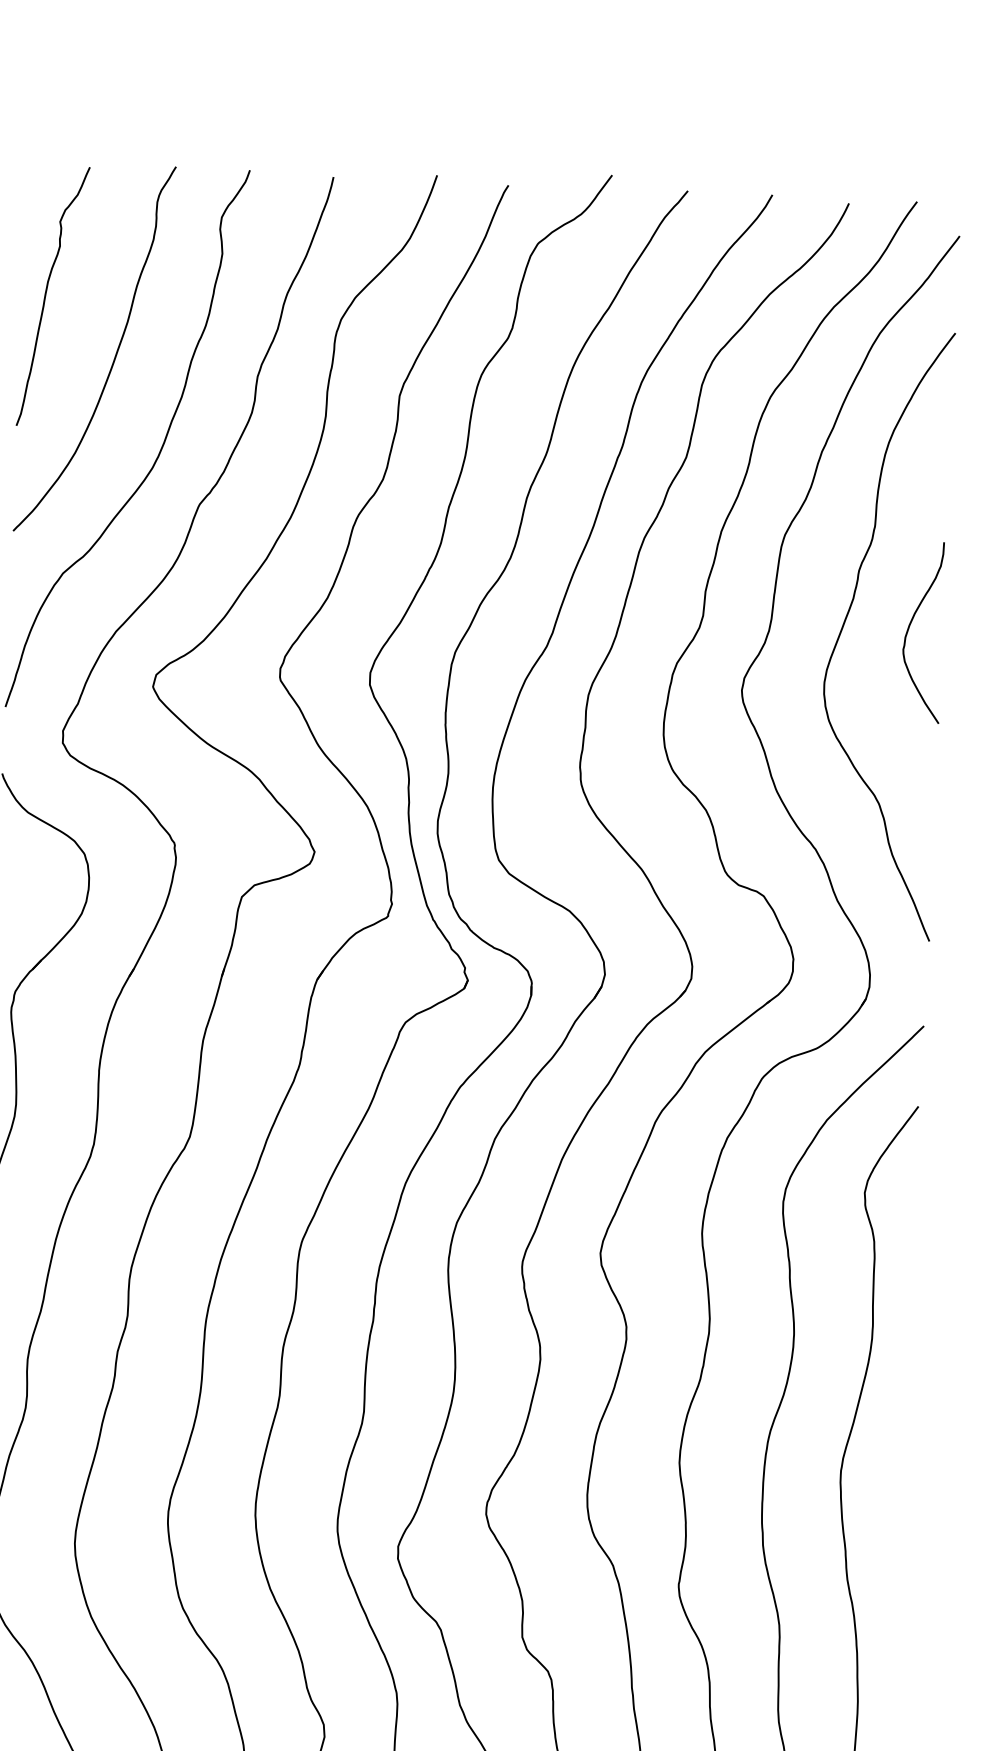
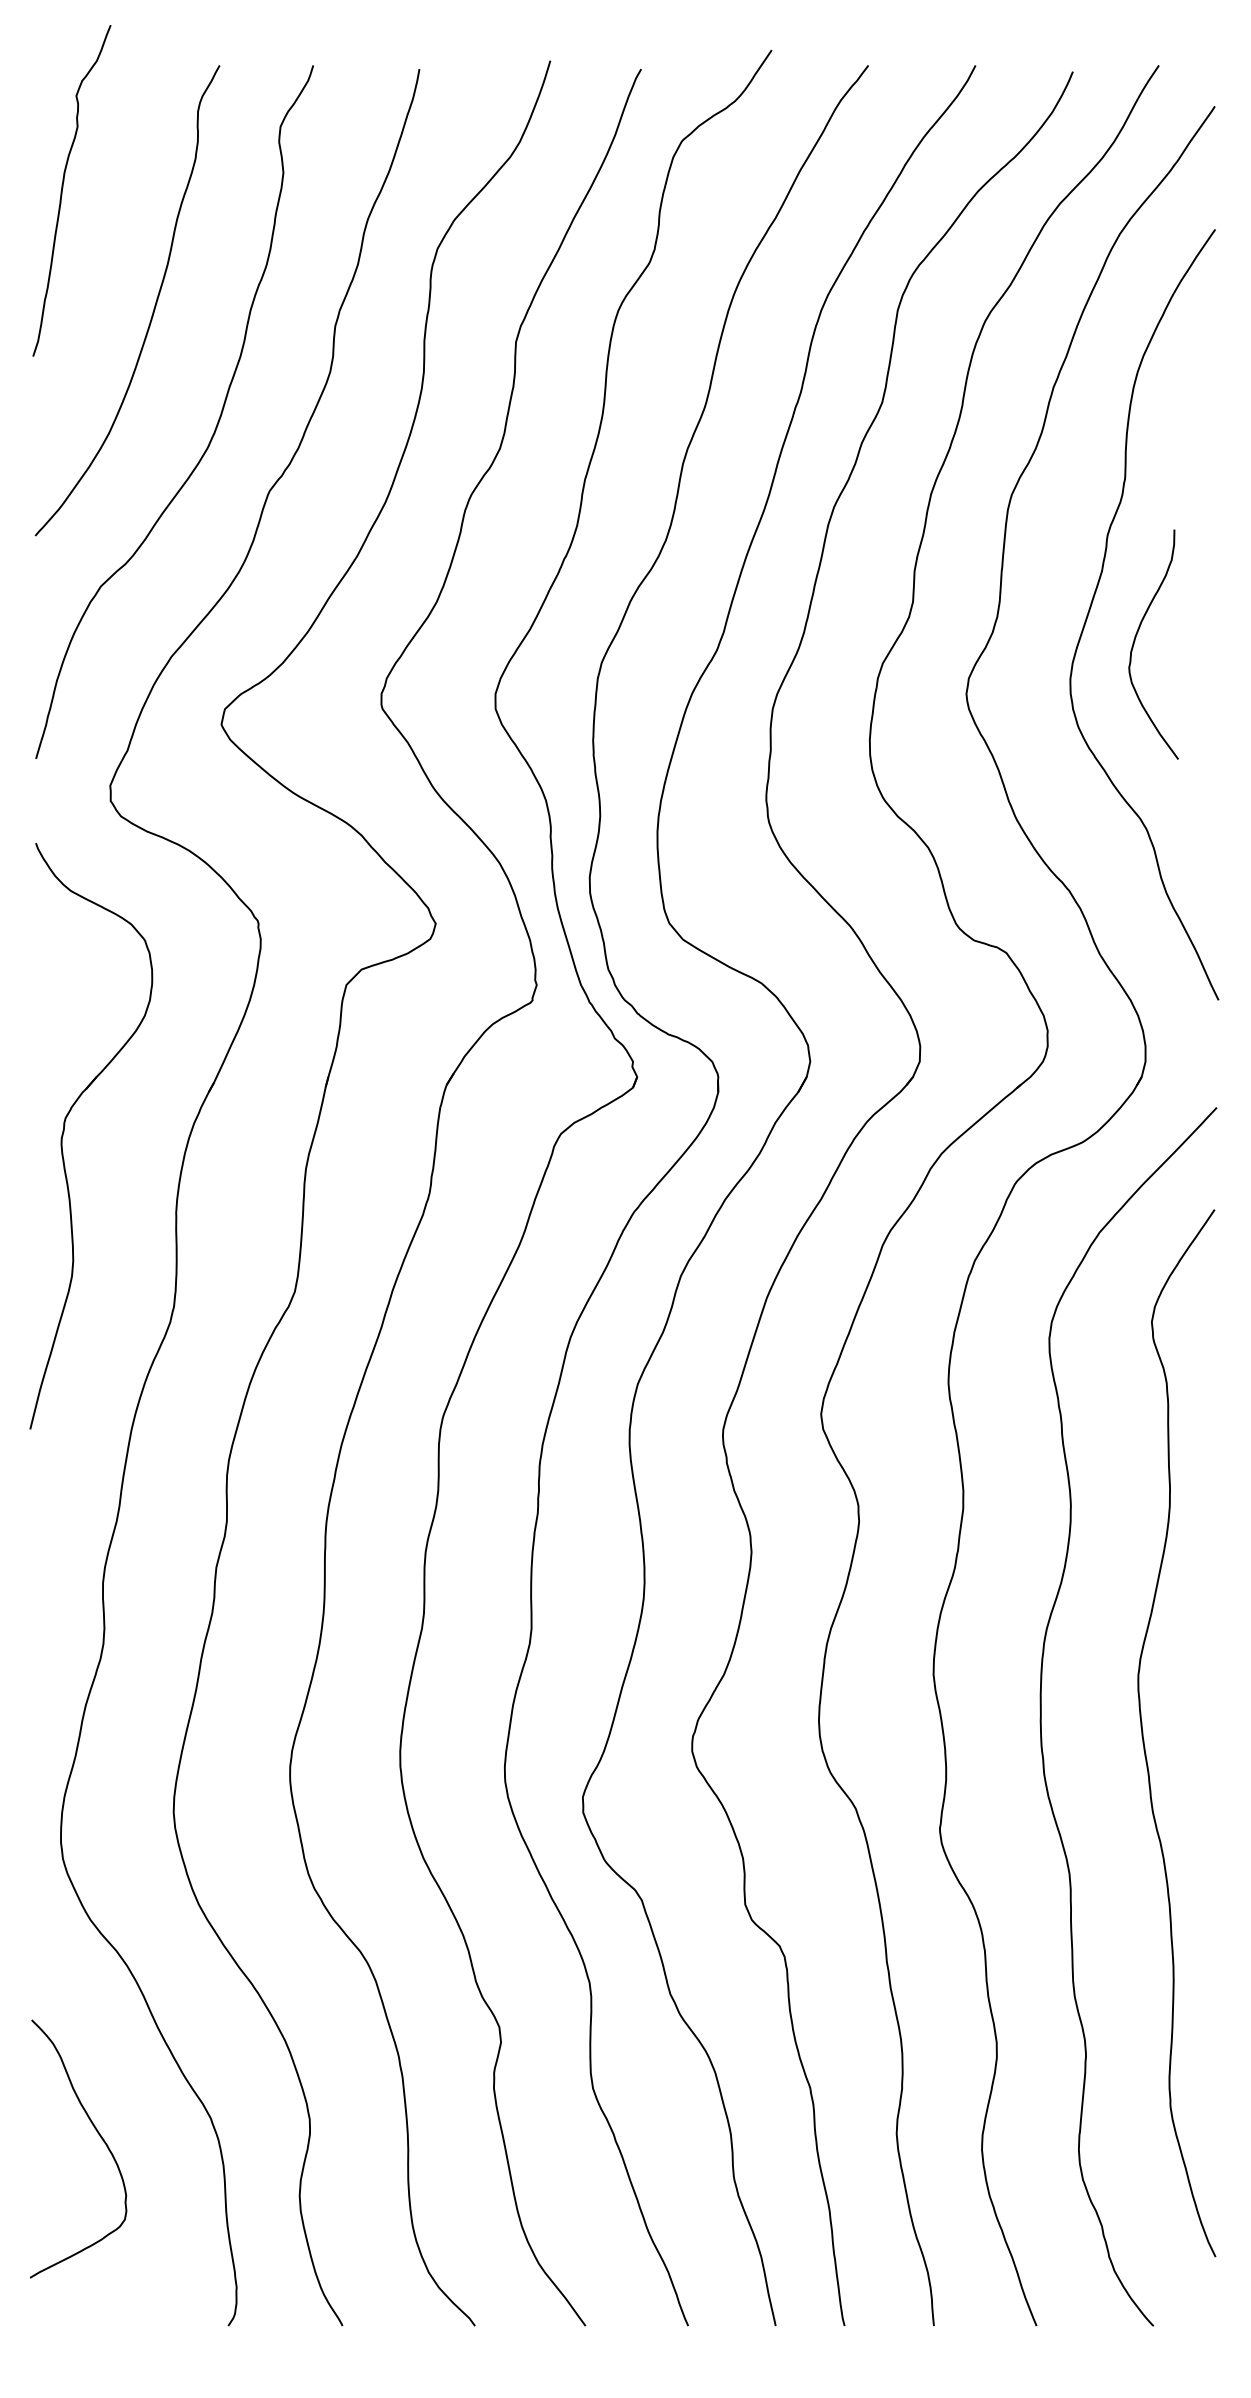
curve: (46, 294) -> (63, 188), moved
curve: (909, 629) -> (1135, 641), moved

